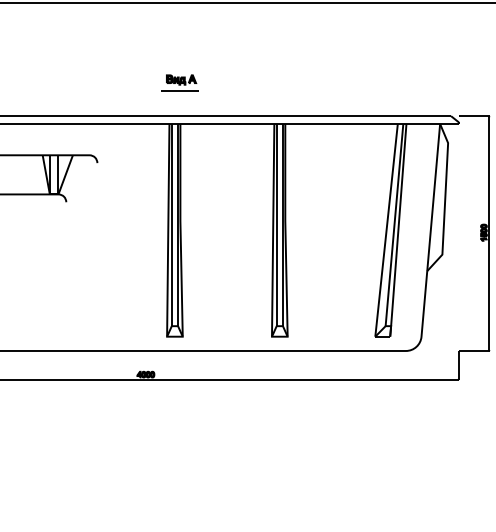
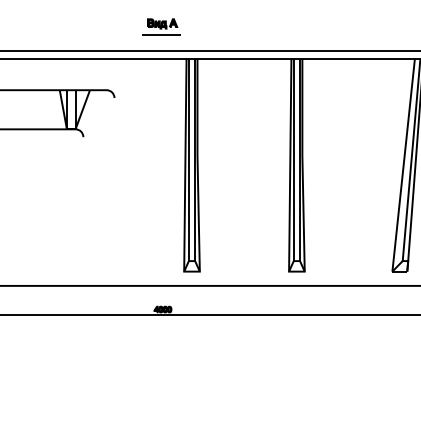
part: (179, 82) -> (160, 26), moved

